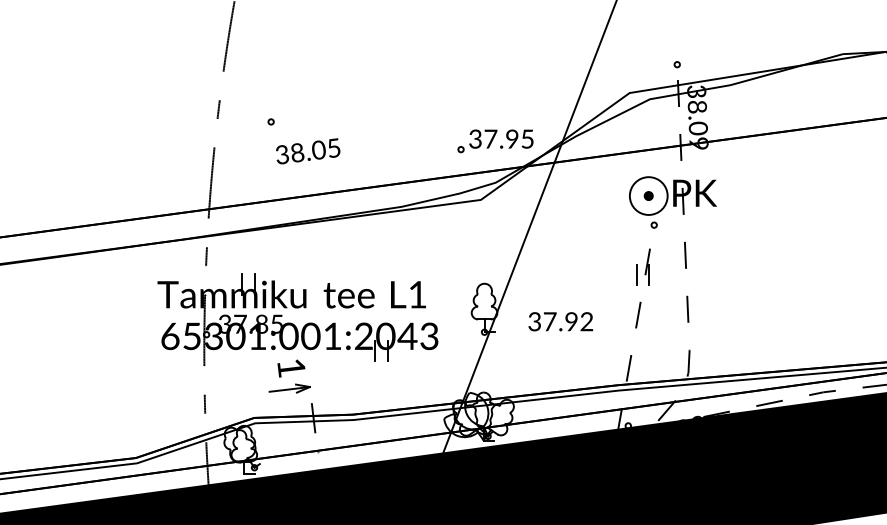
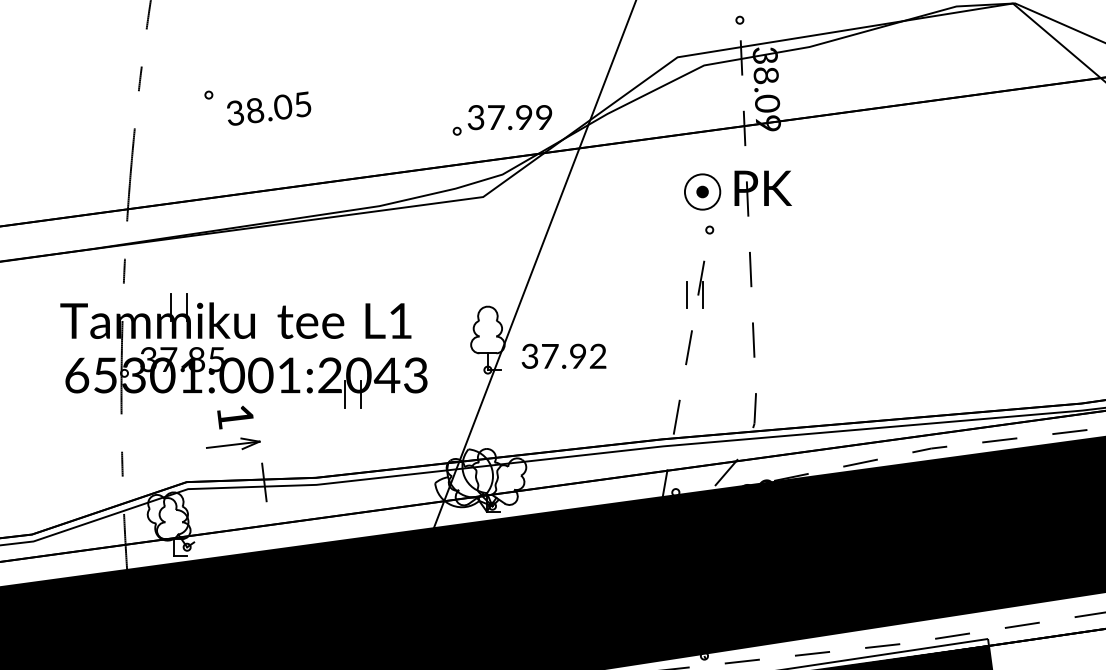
text: (527, 138) -> (544, 116), 37.95 -> 37.99
text: (308, 151) -> (269, 108), moved
circle: (648, 195) -> (702, 191), size x0.71
text: (560, 321) -> (563, 356), moved

